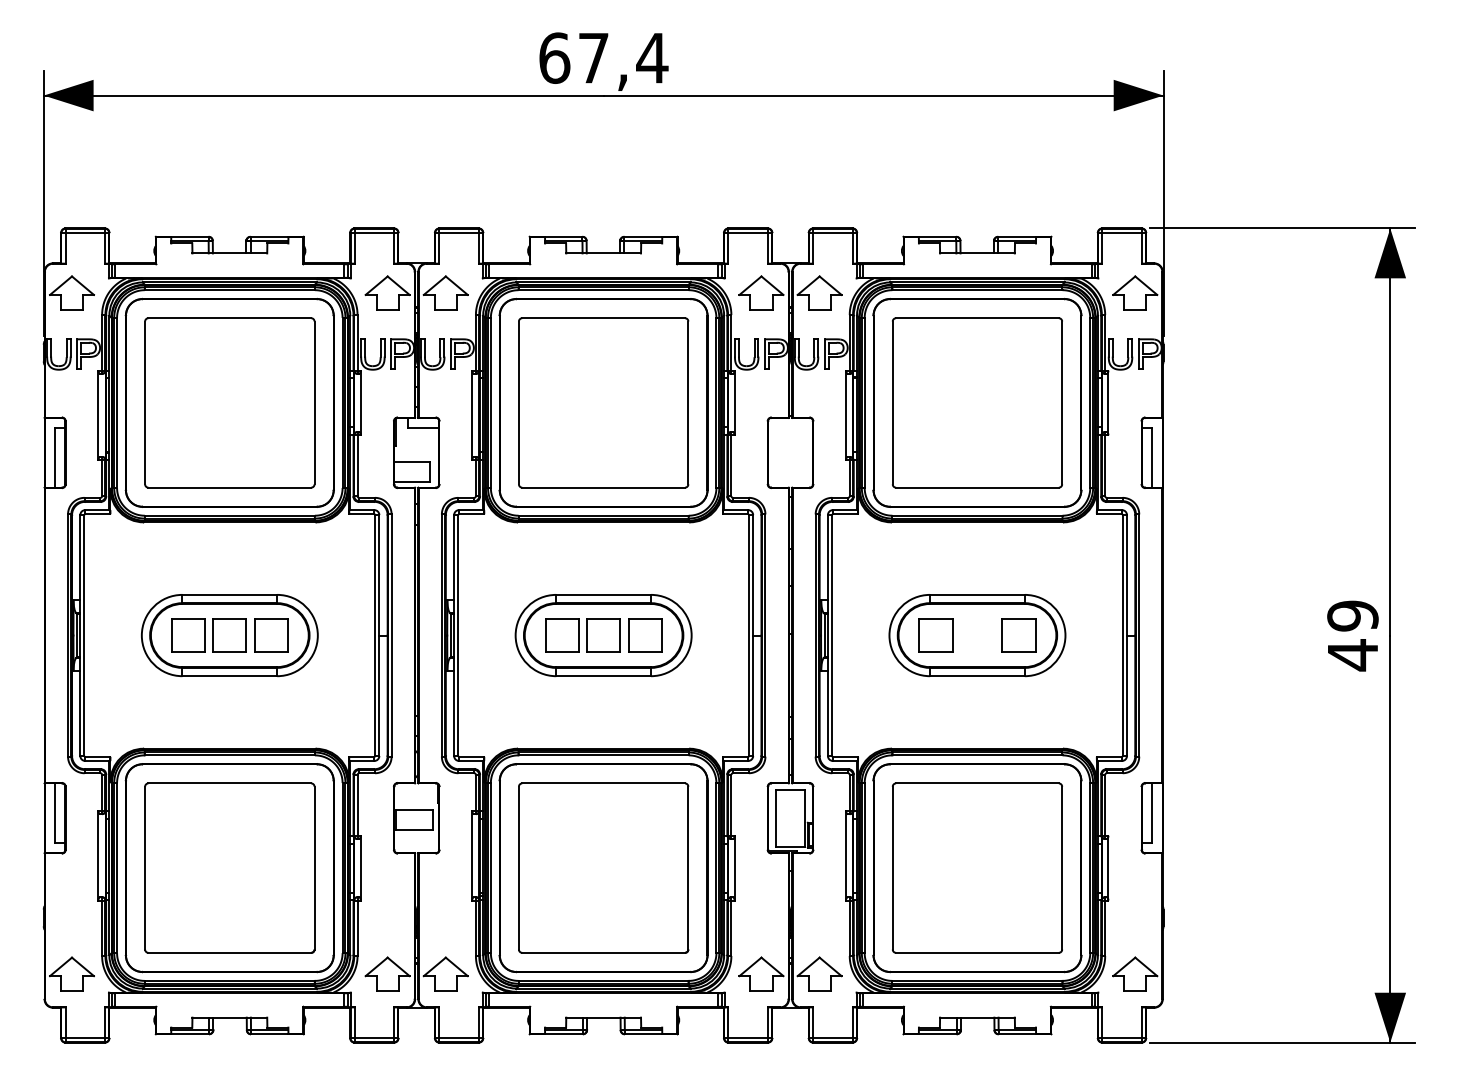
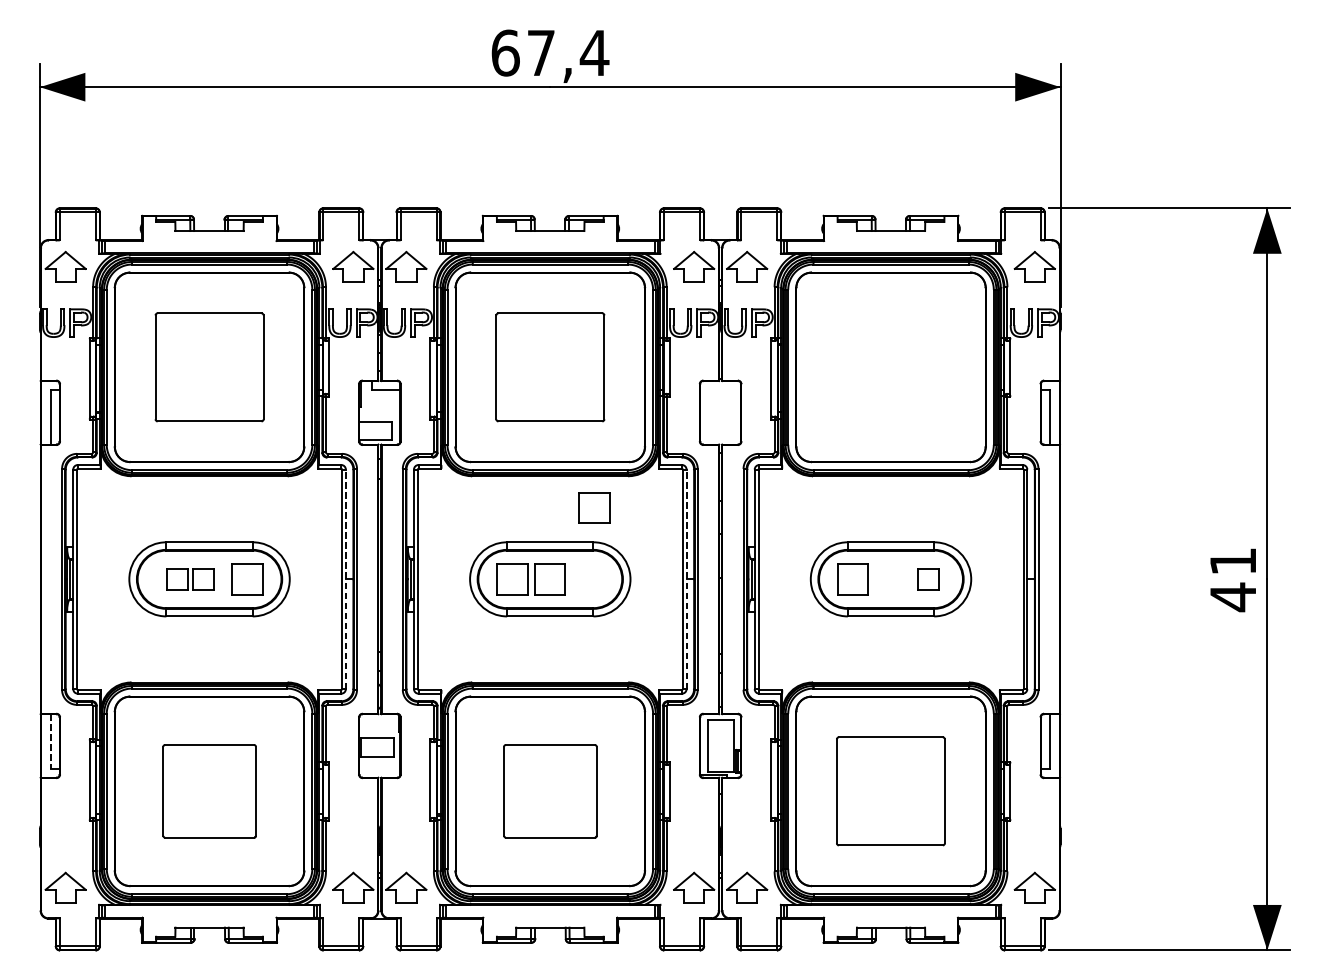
part: (229, 402) -> (209, 366), size x0.7
part: (603, 402) -> (550, 366), size x0.7
part: (977, 402) -> (891, 366), removed
text: (1352, 615) -> (1232, 561), 49 -> 41
part: (208, 635) -> (190, 579), size x0.7
line: (379, 635) -> (345, 579), solid -> dashed
part: (645, 635) -> (594, 508), moved
line: (753, 635) -> (686, 579), solid -> dashed
part: (1018, 635) -> (928, 579), size x0.7
line: (55, 813) -> (50, 741), solid -> dashed
part: (229, 867) -> (209, 790), size x0.6
part: (603, 867) -> (550, 790), size x0.6
part: (976, 867) -> (890, 790), size x0.7

